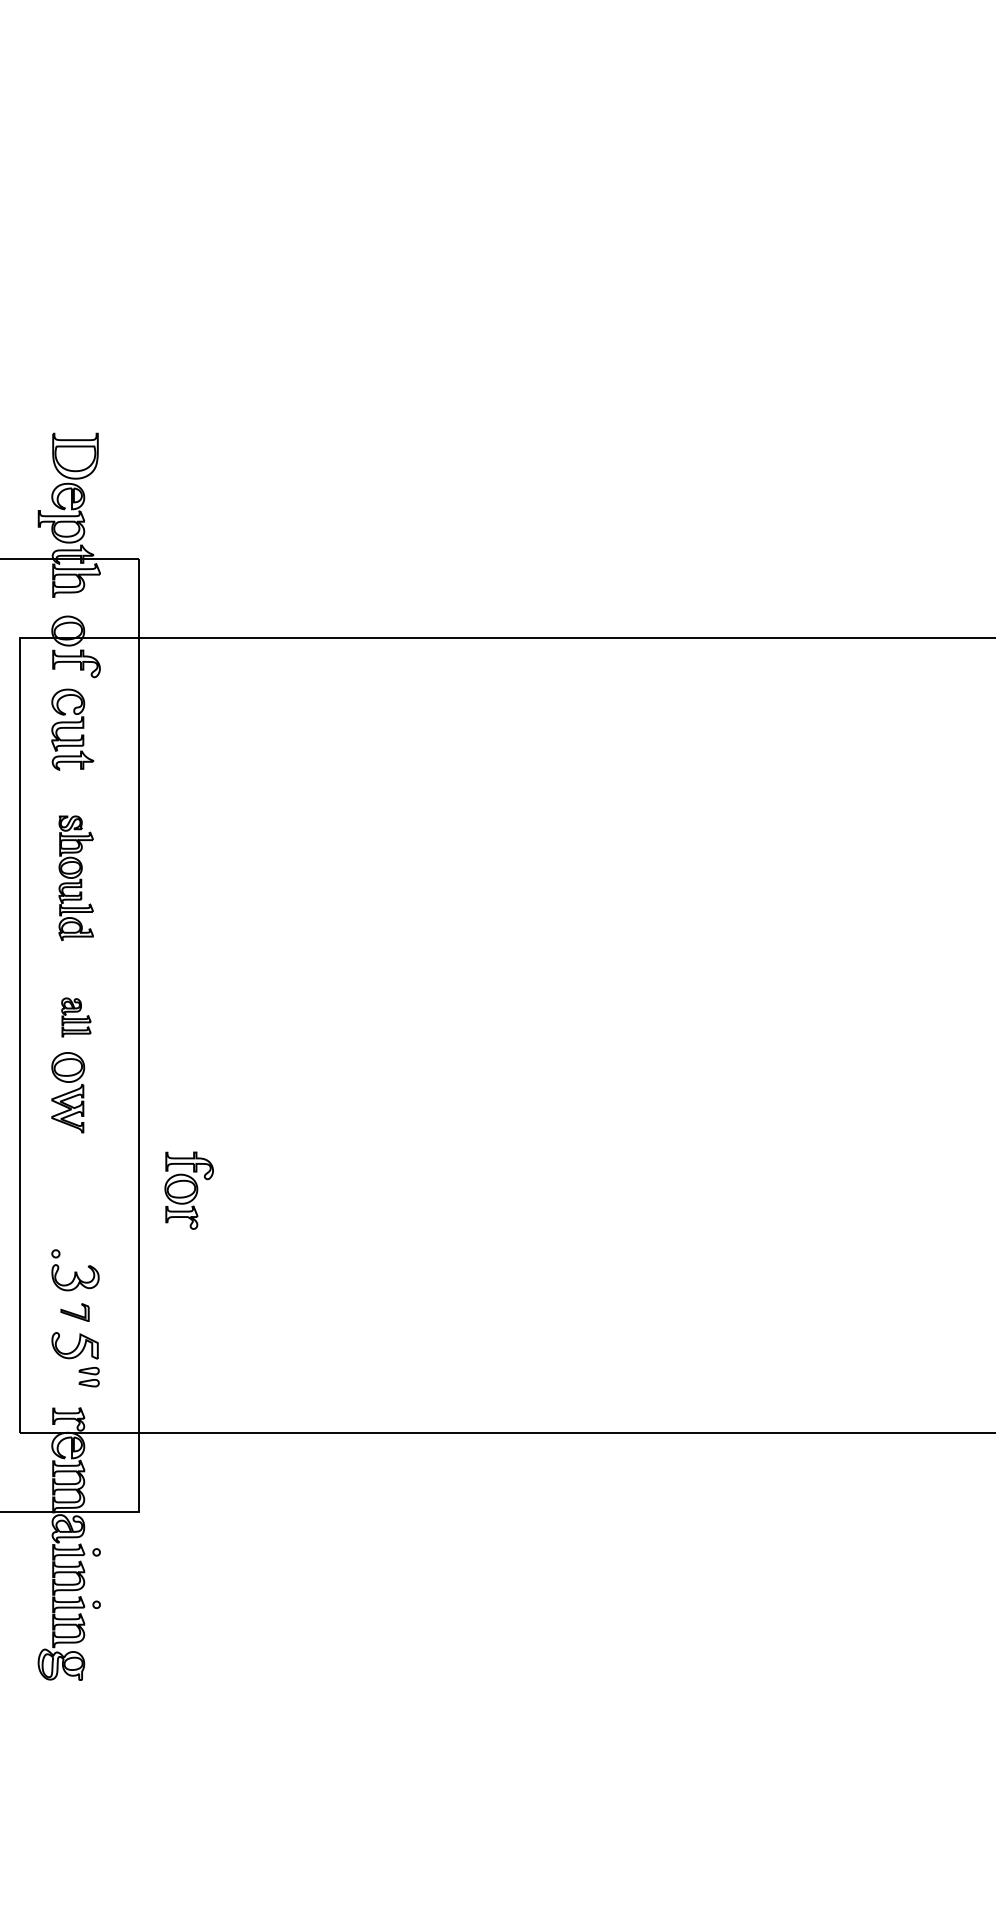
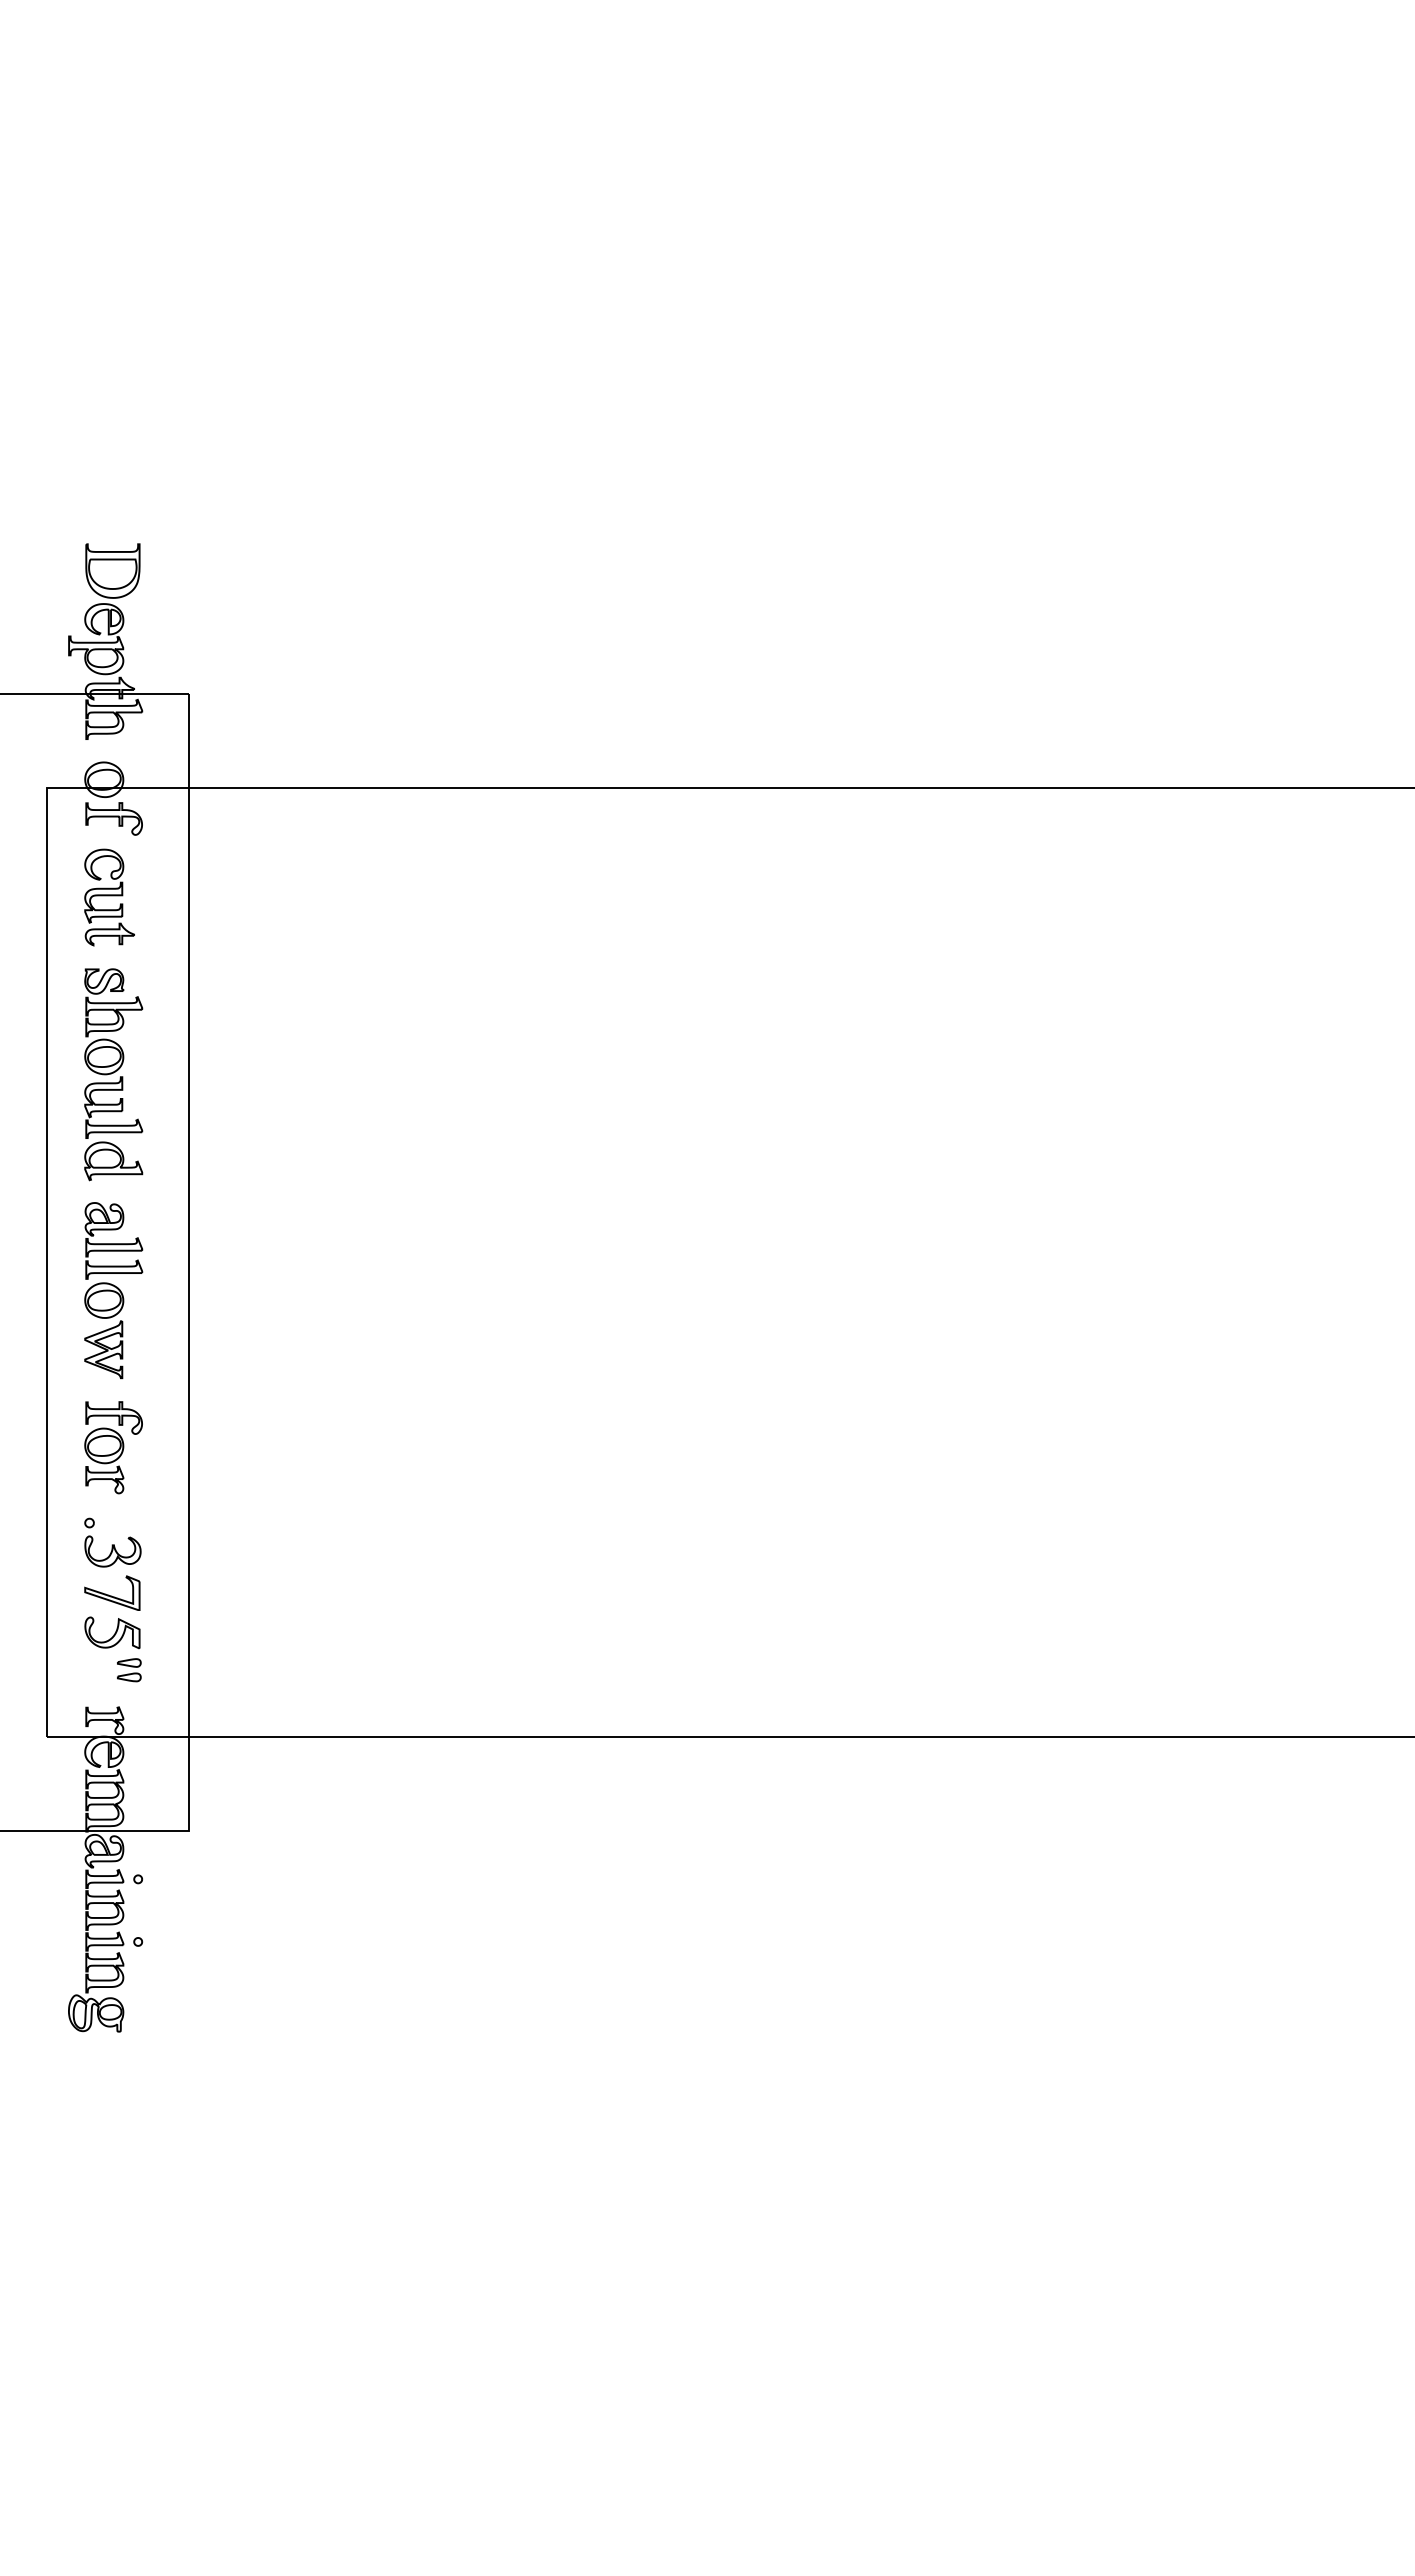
part: (75, 878) -> (113, 1074), size x1.43
part: (75, 1017) -> (113, 1240), size x1.67
part: (189, 1190) -> (113, 1447), moved
part: (75, 1312) -> (112, 1592), size x1.67

